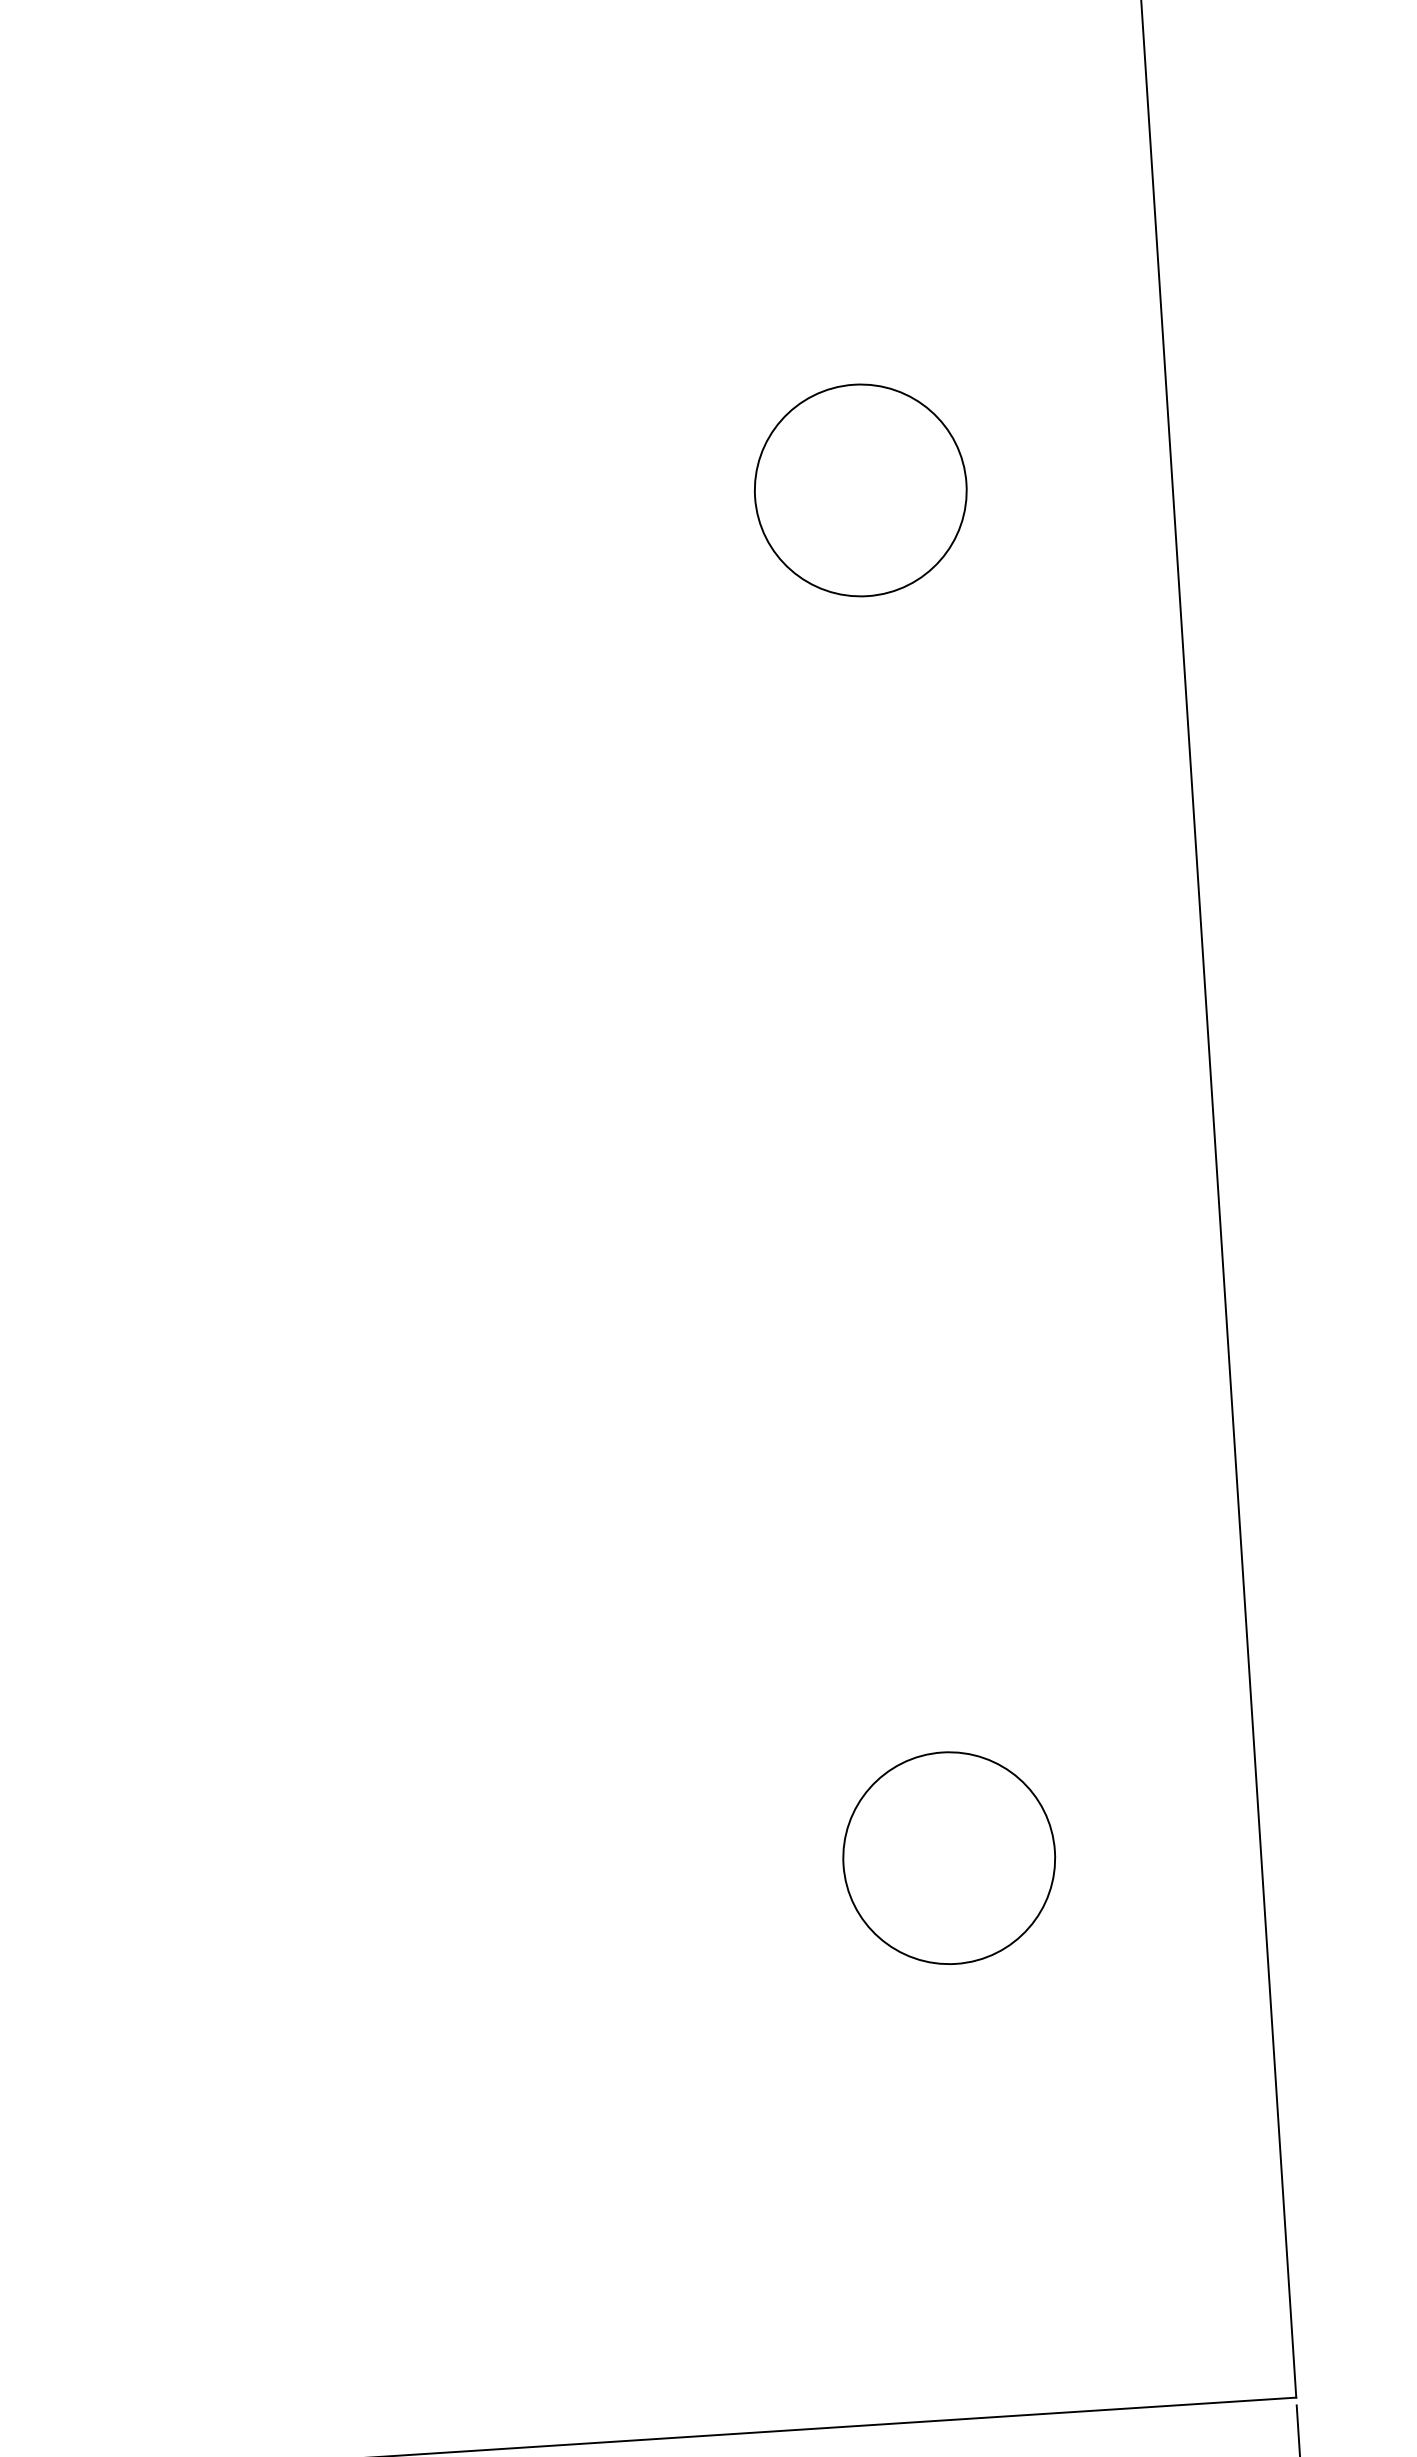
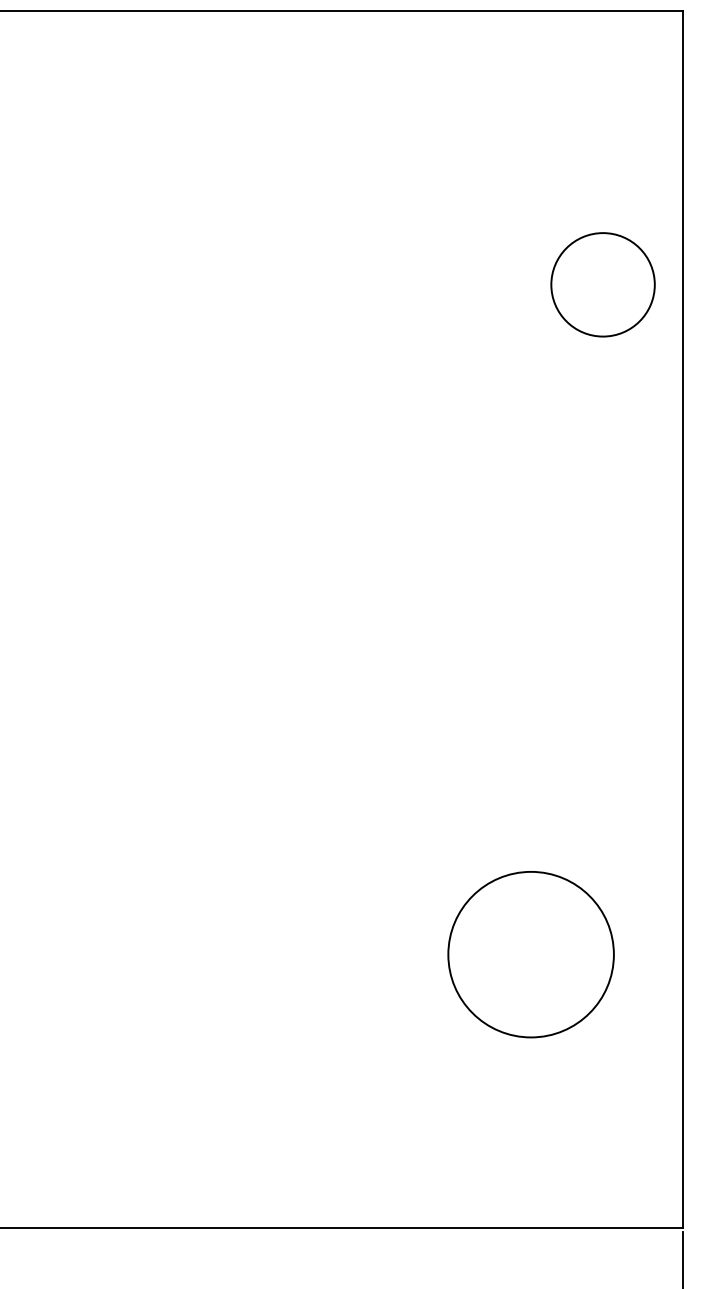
circle: (859, 489) -> (602, 284), moved
circle: (947, 1856) -> (530, 953), size x1.6

